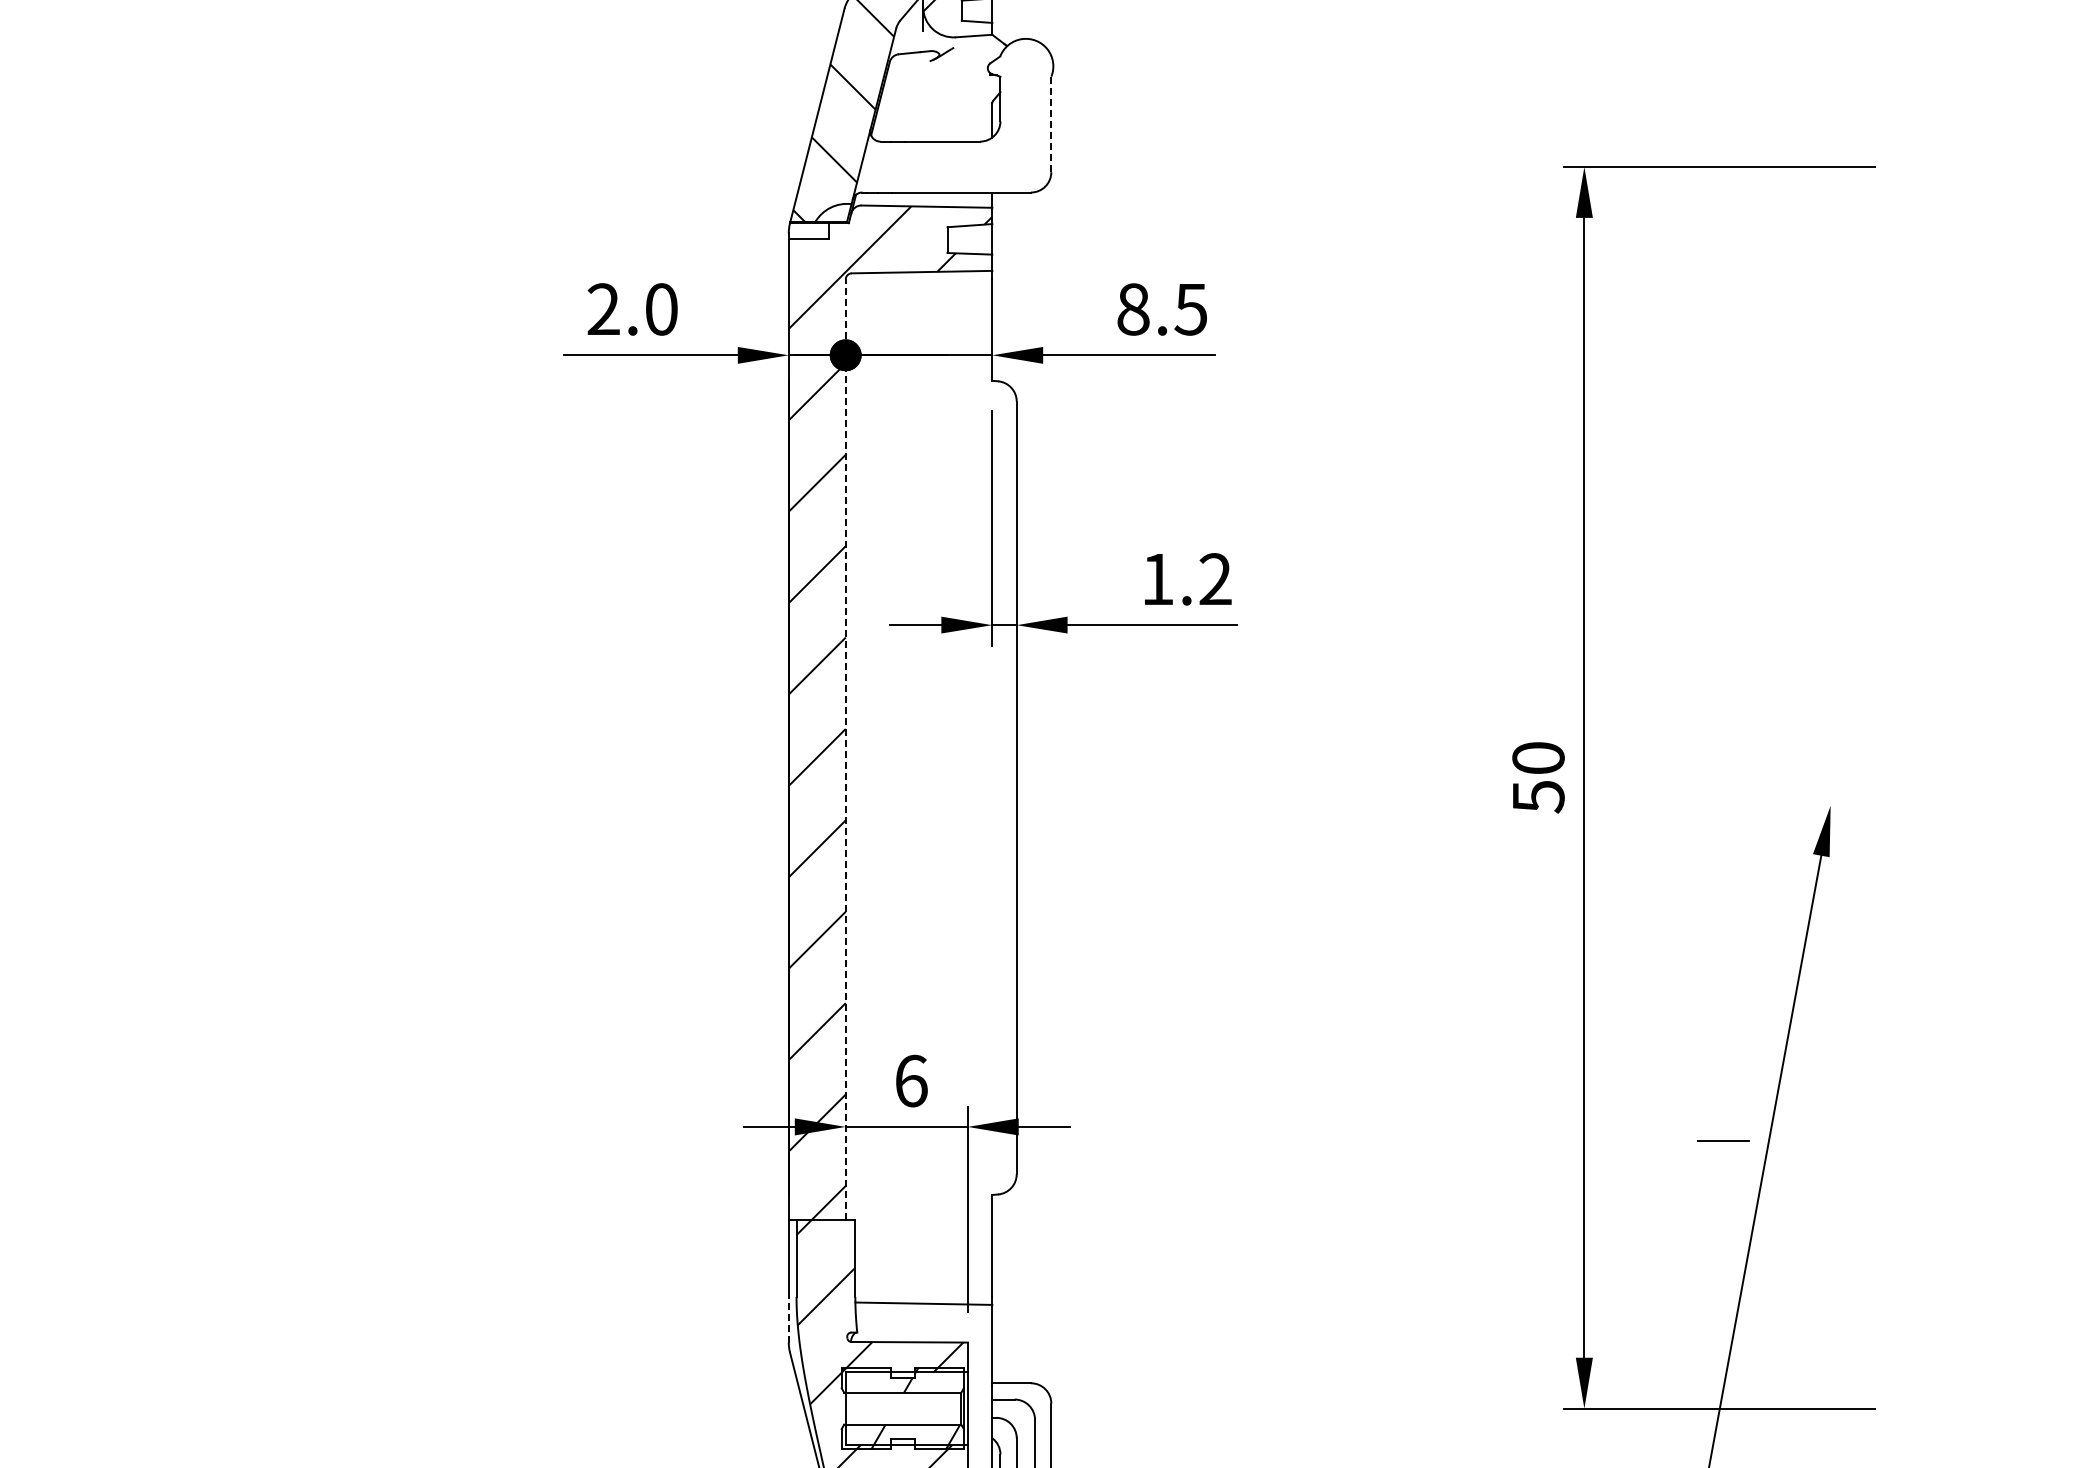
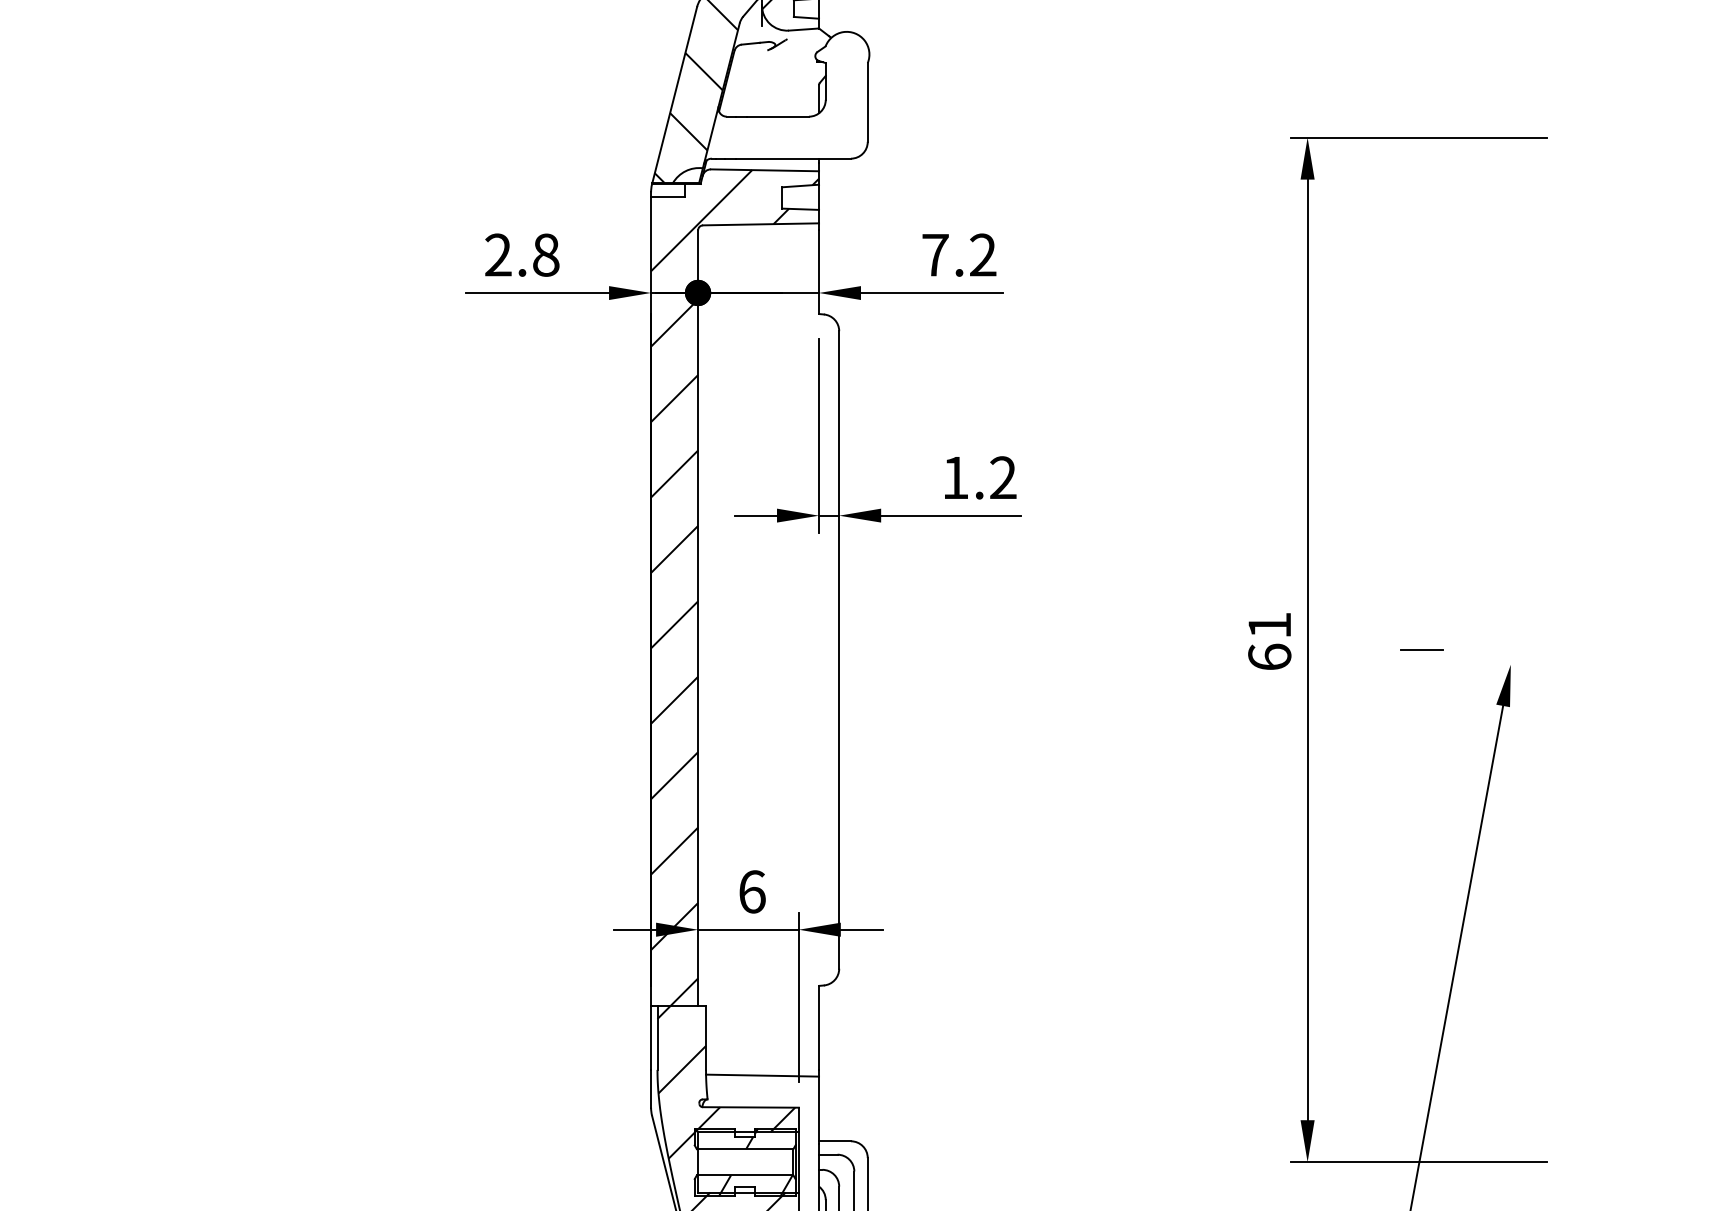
line: (1051, 124) -> (867, 102), dashed -> solid
text: (661, 309) -> (546, 255), 2.0 -> 2.8
text: (1162, 309) -> (959, 255), 8.5 -> 7.2
line: (845, 748) -> (697, 617), dashed -> solid
text: (1538, 777) -> (1269, 641), 50 -> 61
line: (1723, 1140) -> (1422, 649), moved
line: (788, 1319) -> (650, 1088), dashed -> solid

